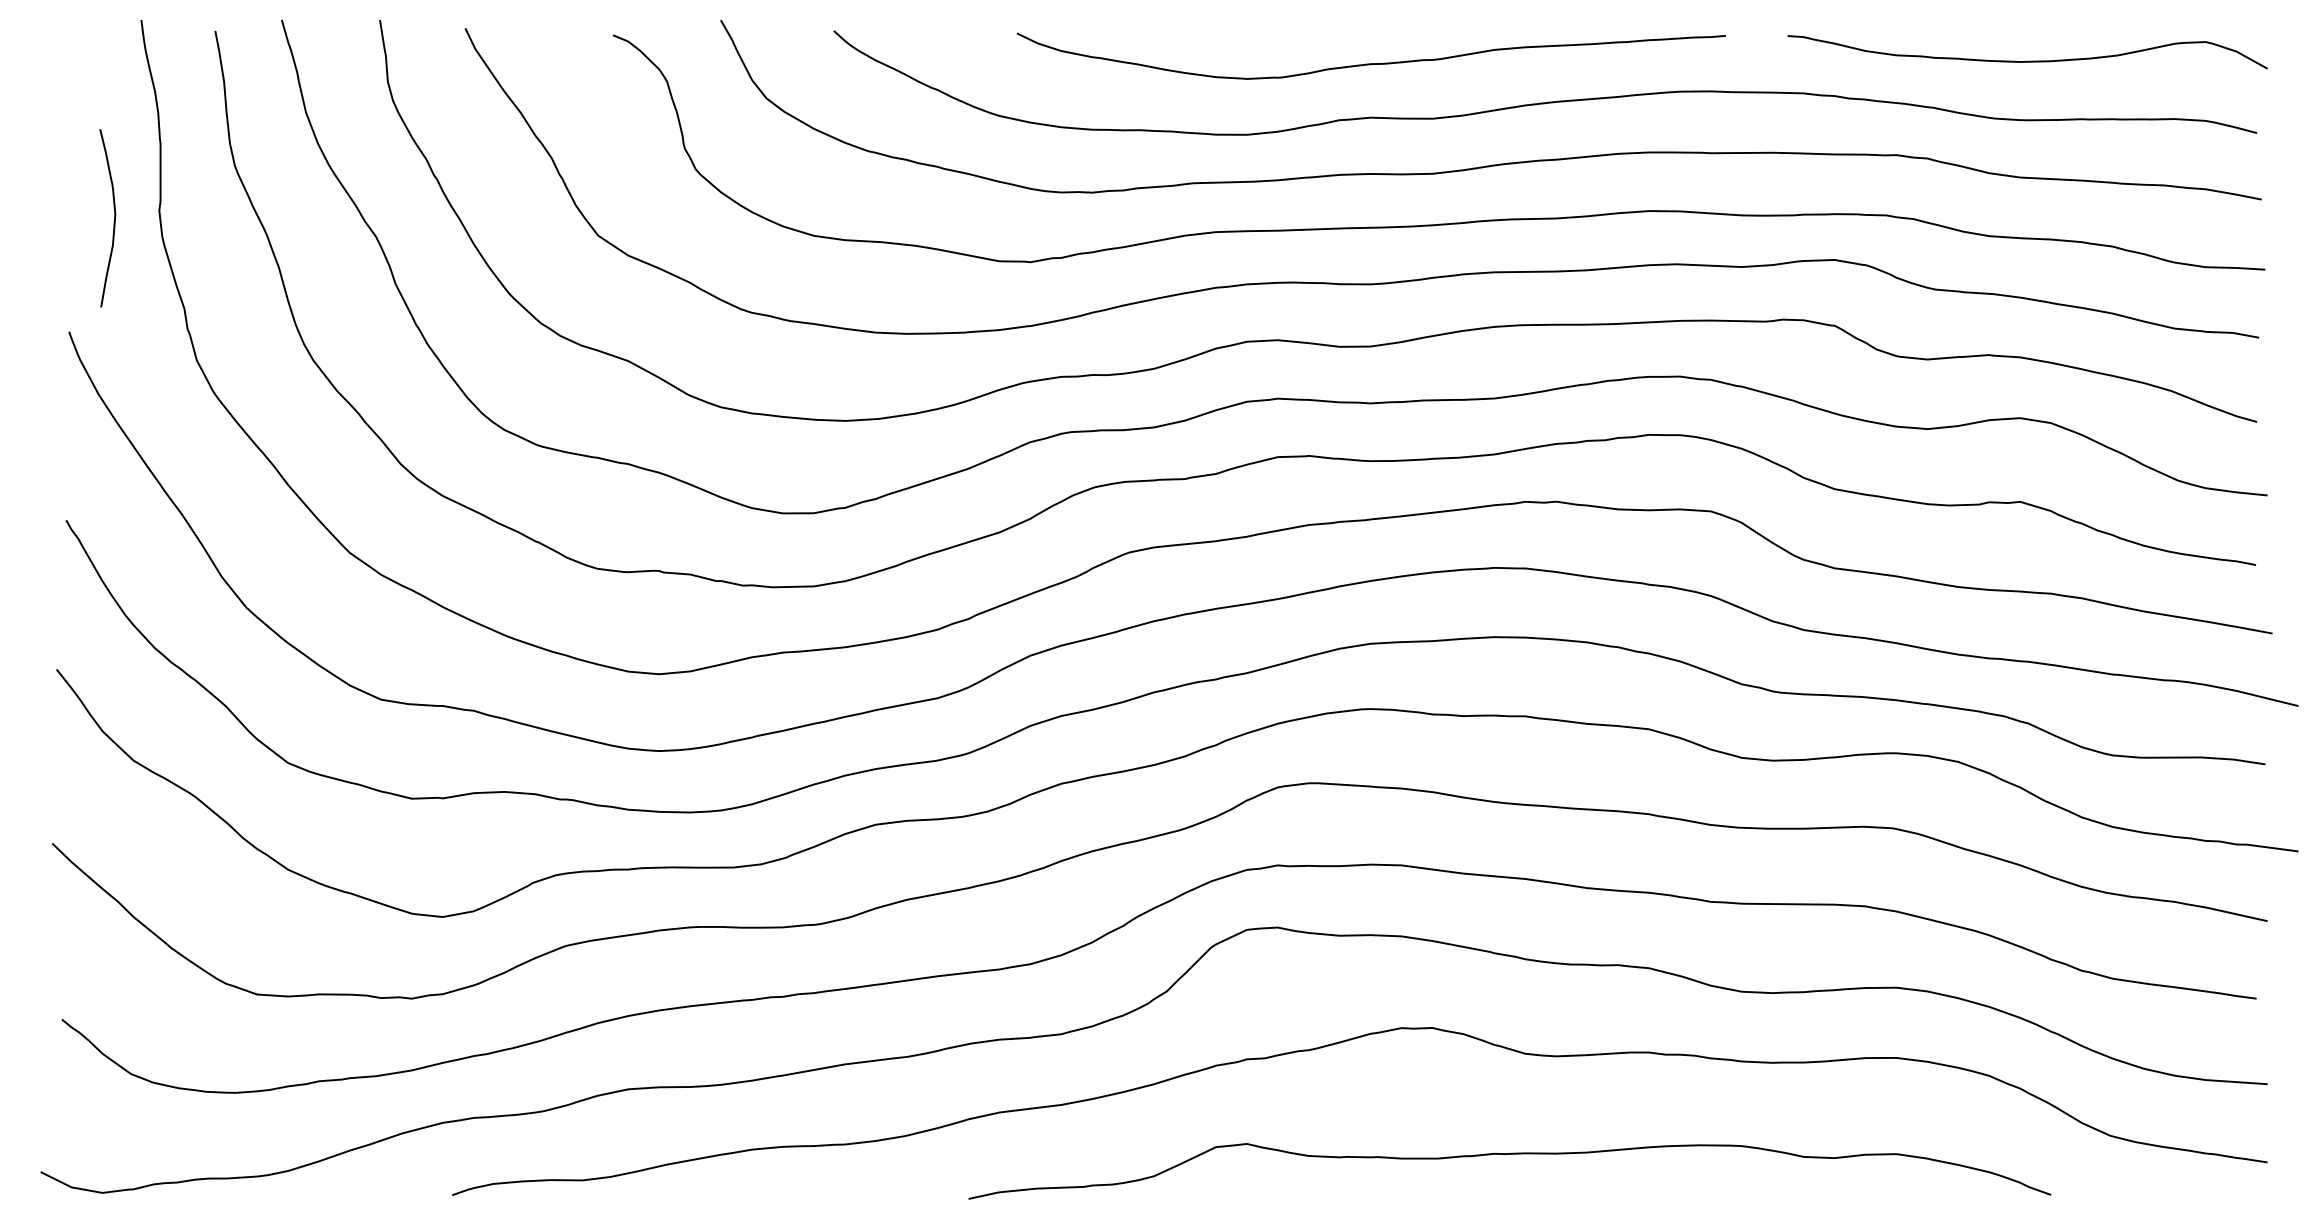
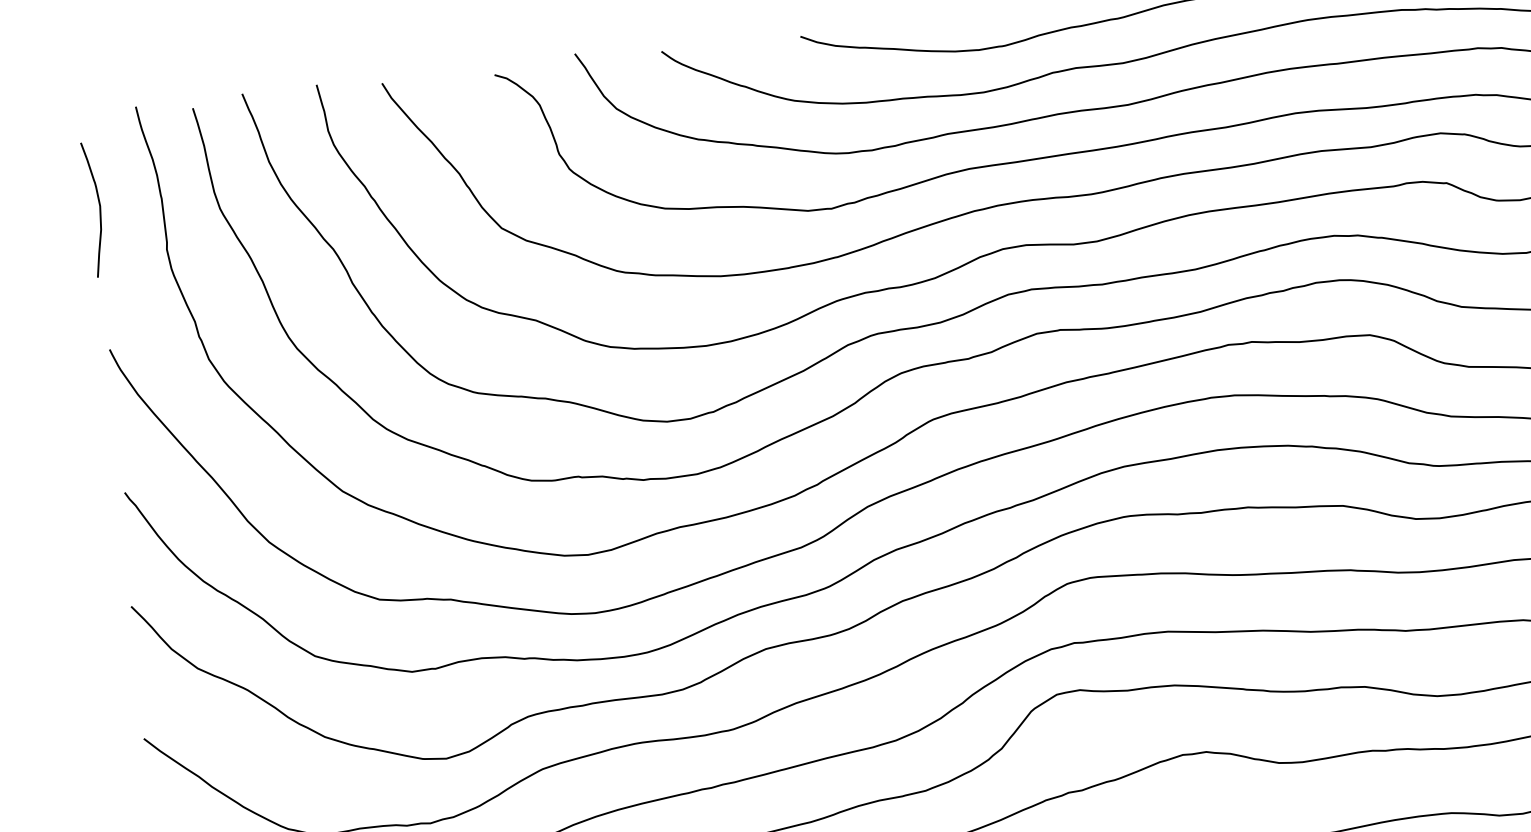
curve: (113, 221) -> (99, 211), moved

